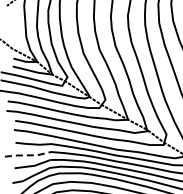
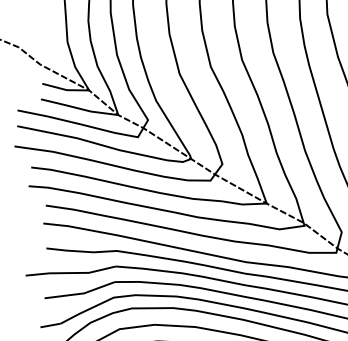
line: (28, 155) -> (71, 273), dashed -> solid

